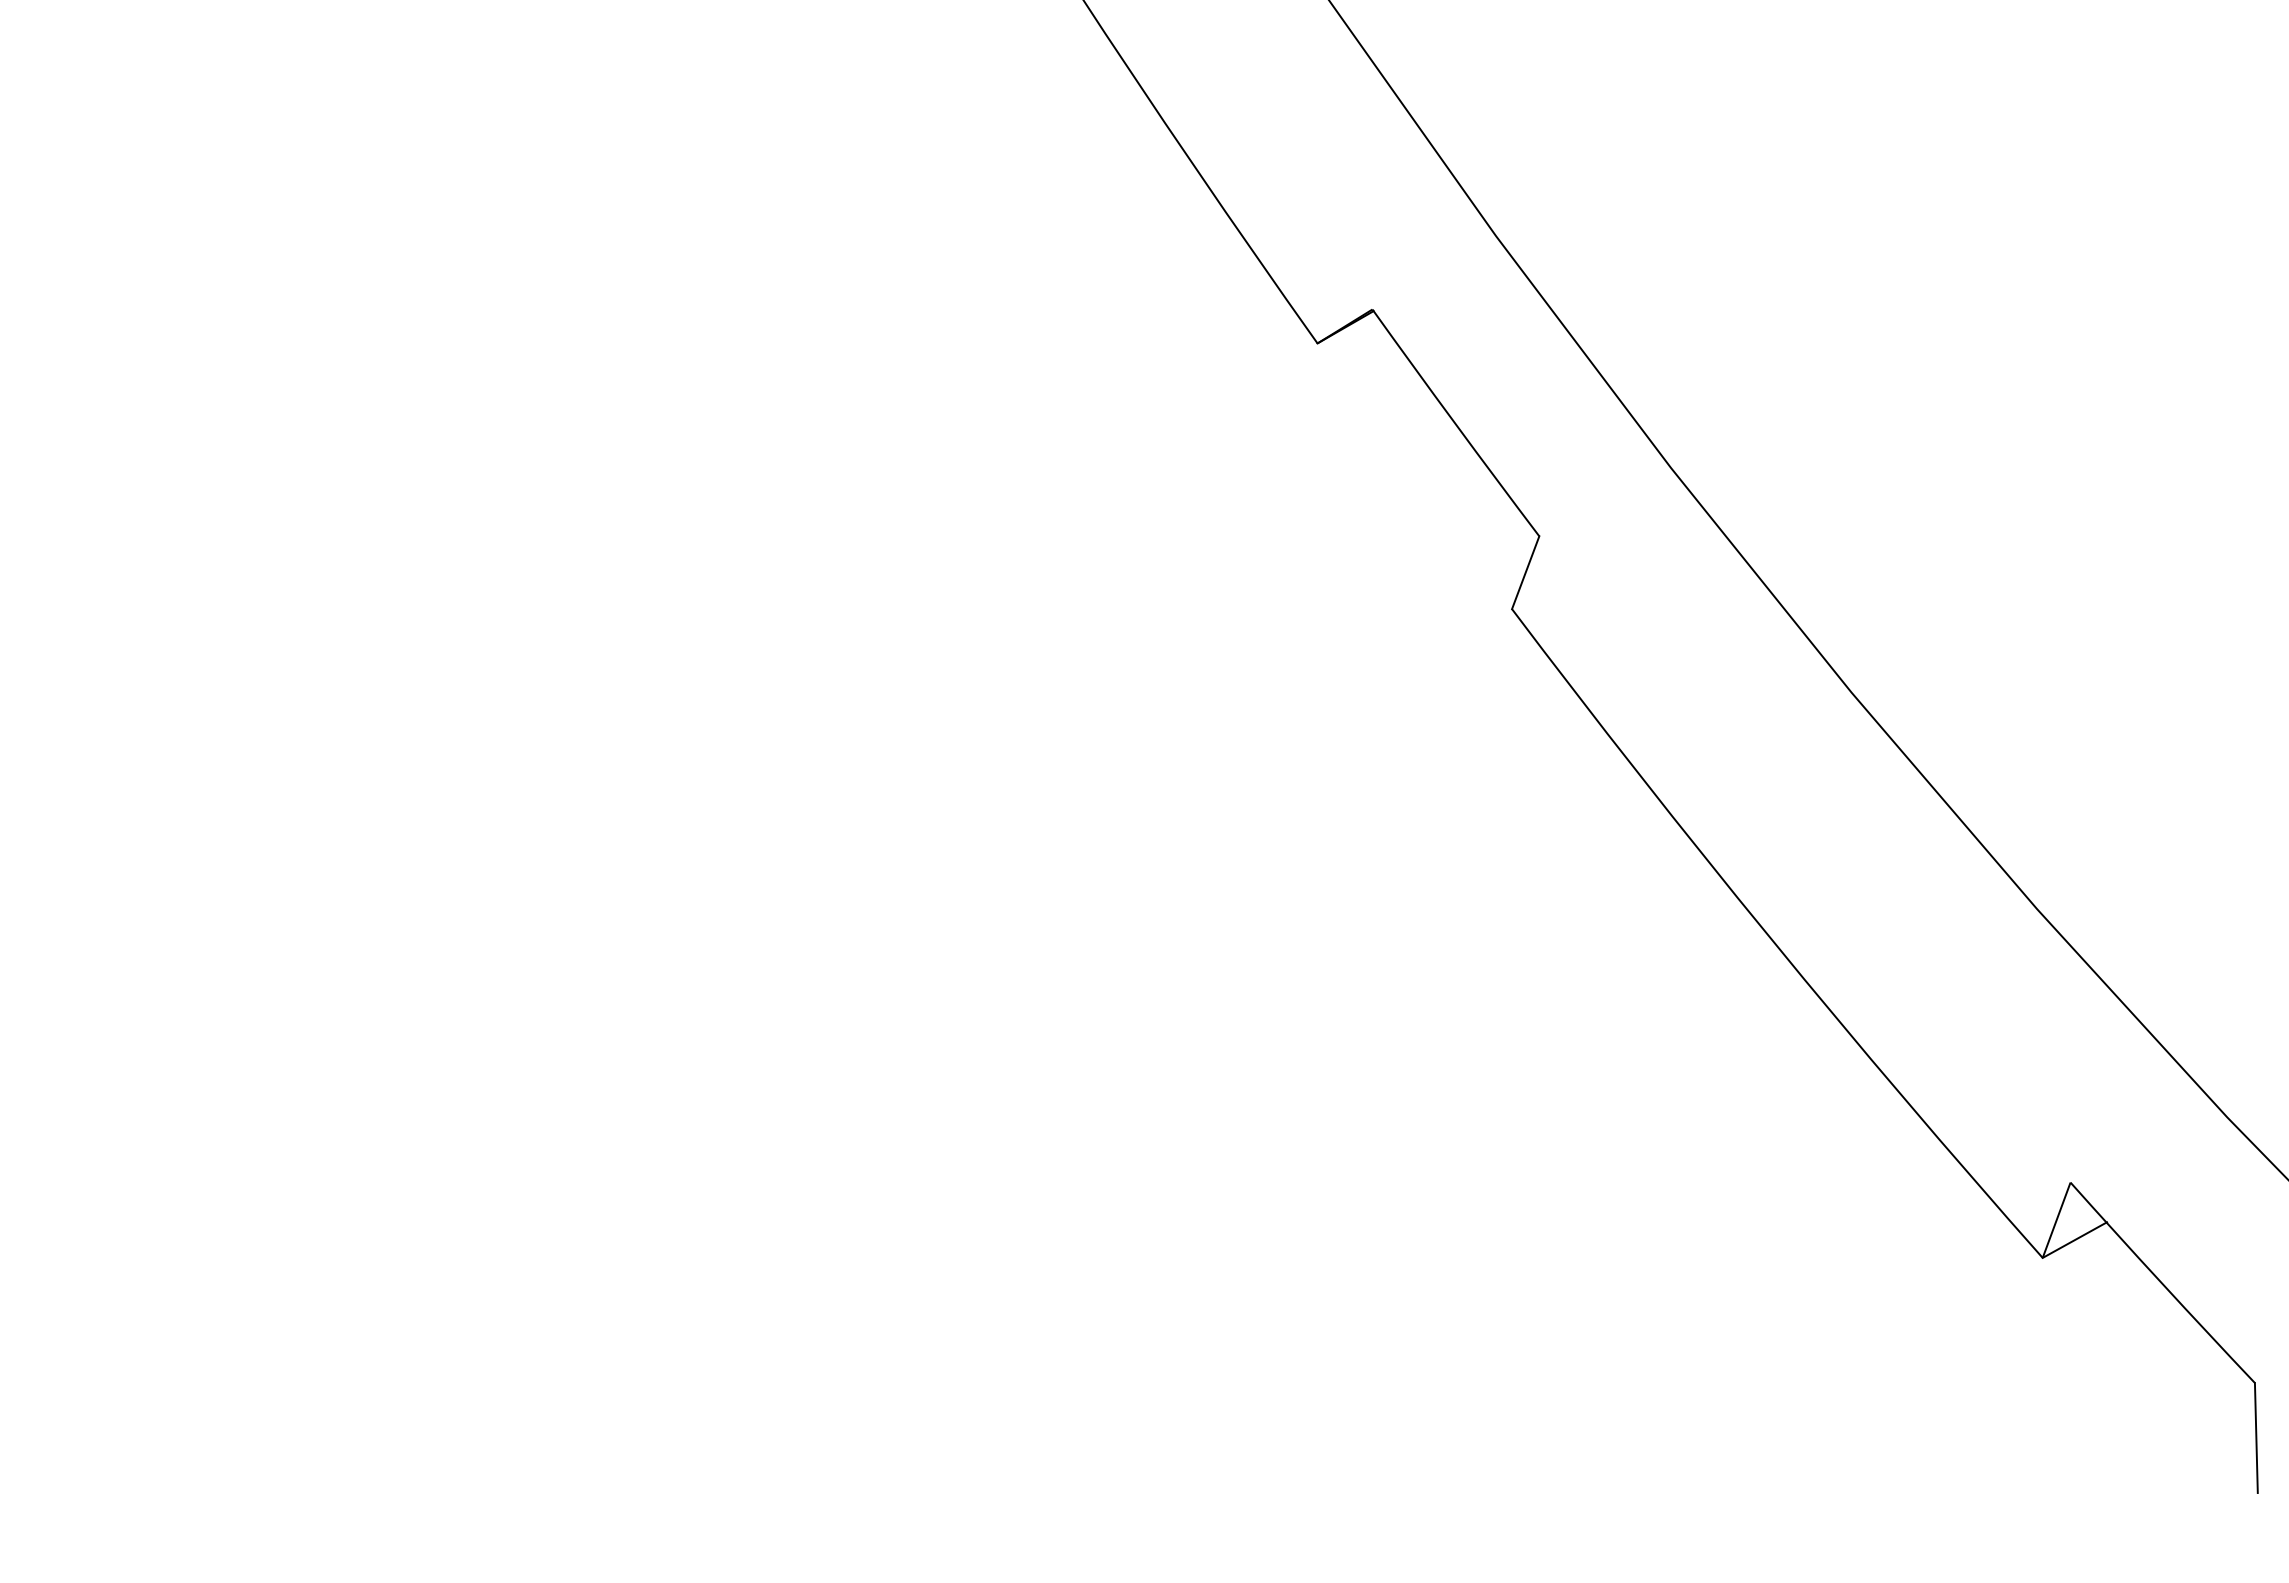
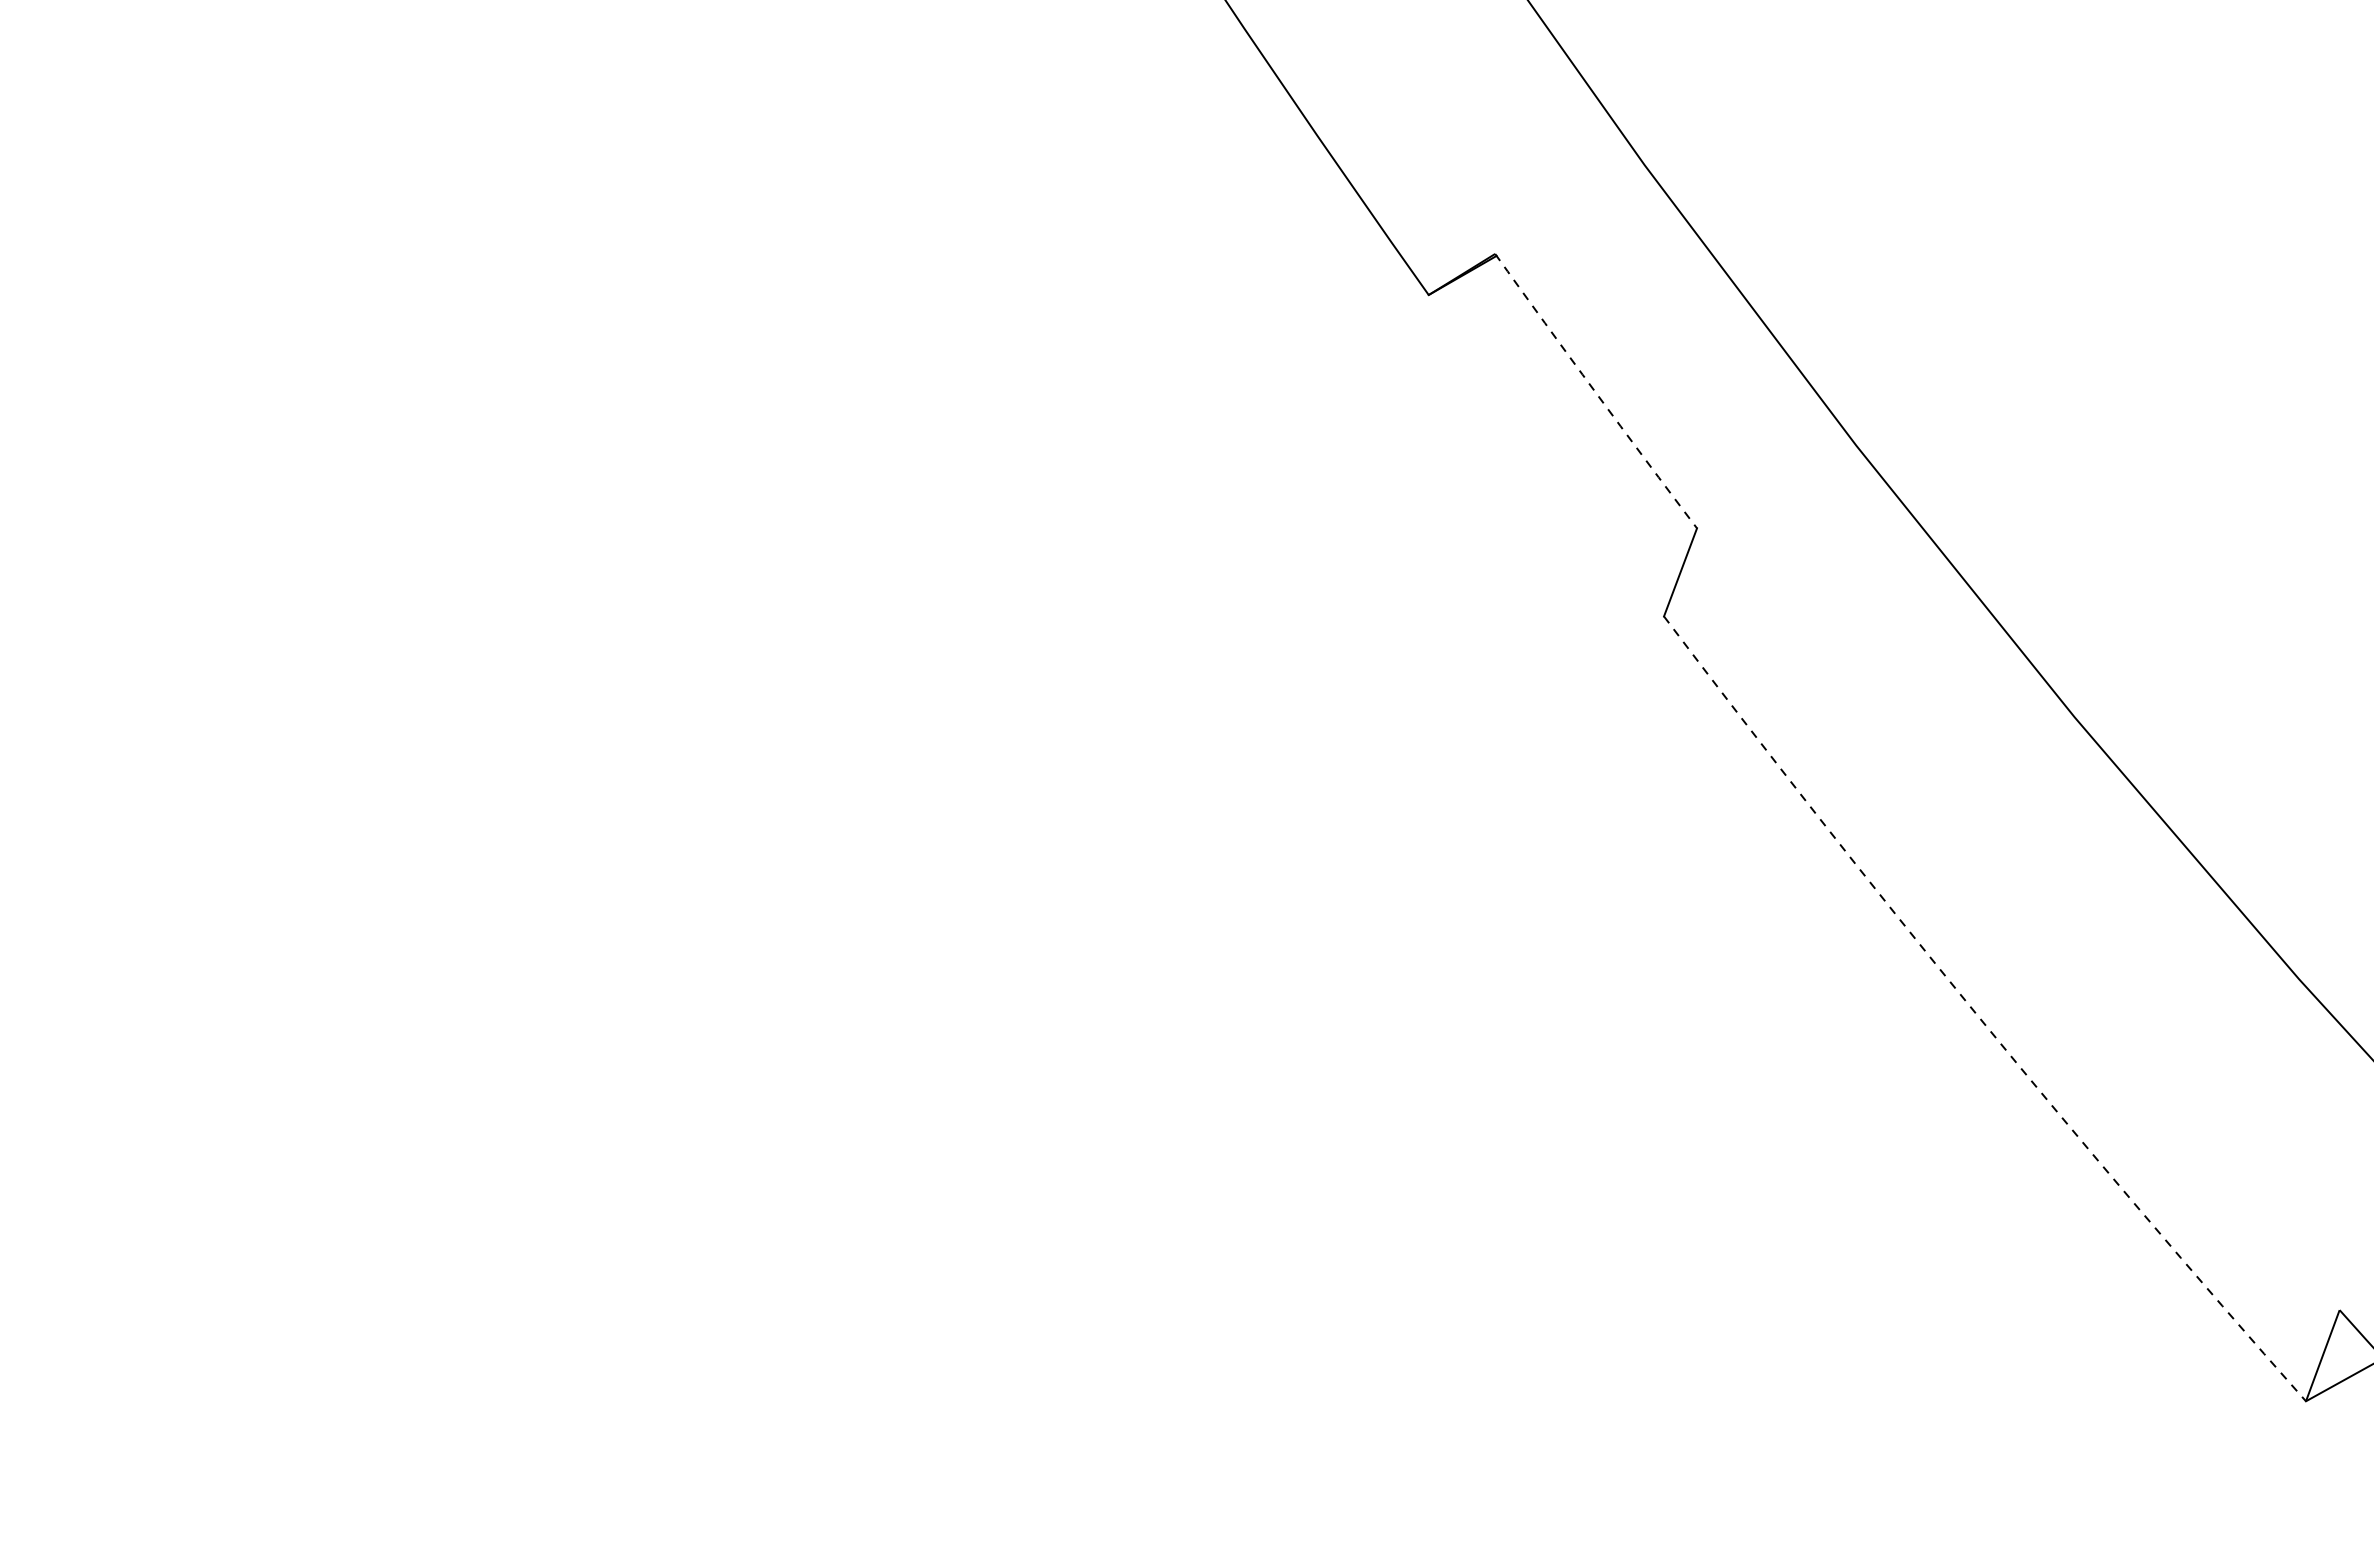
arc: (1455, 423) -> (1595, 391), solid -> dashed
arc: (1771, 938) -> (1977, 1014), solid -> dashed

